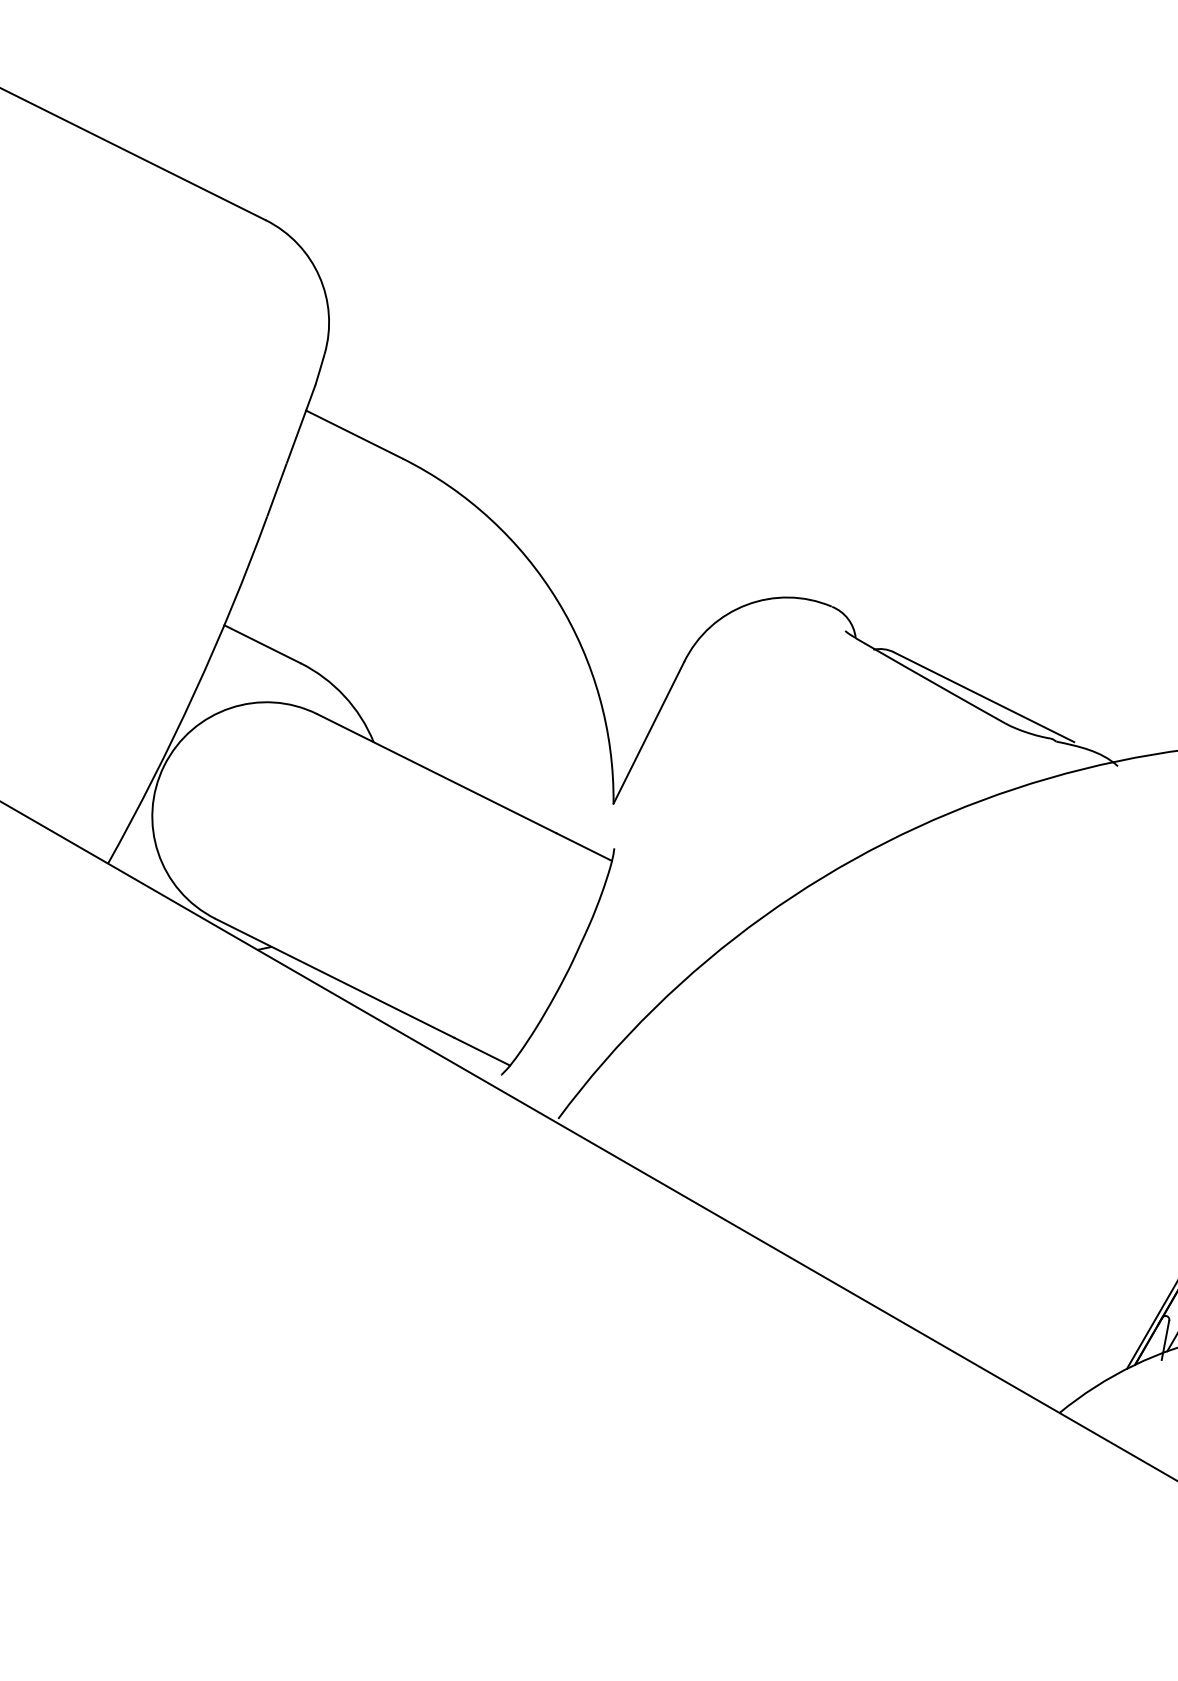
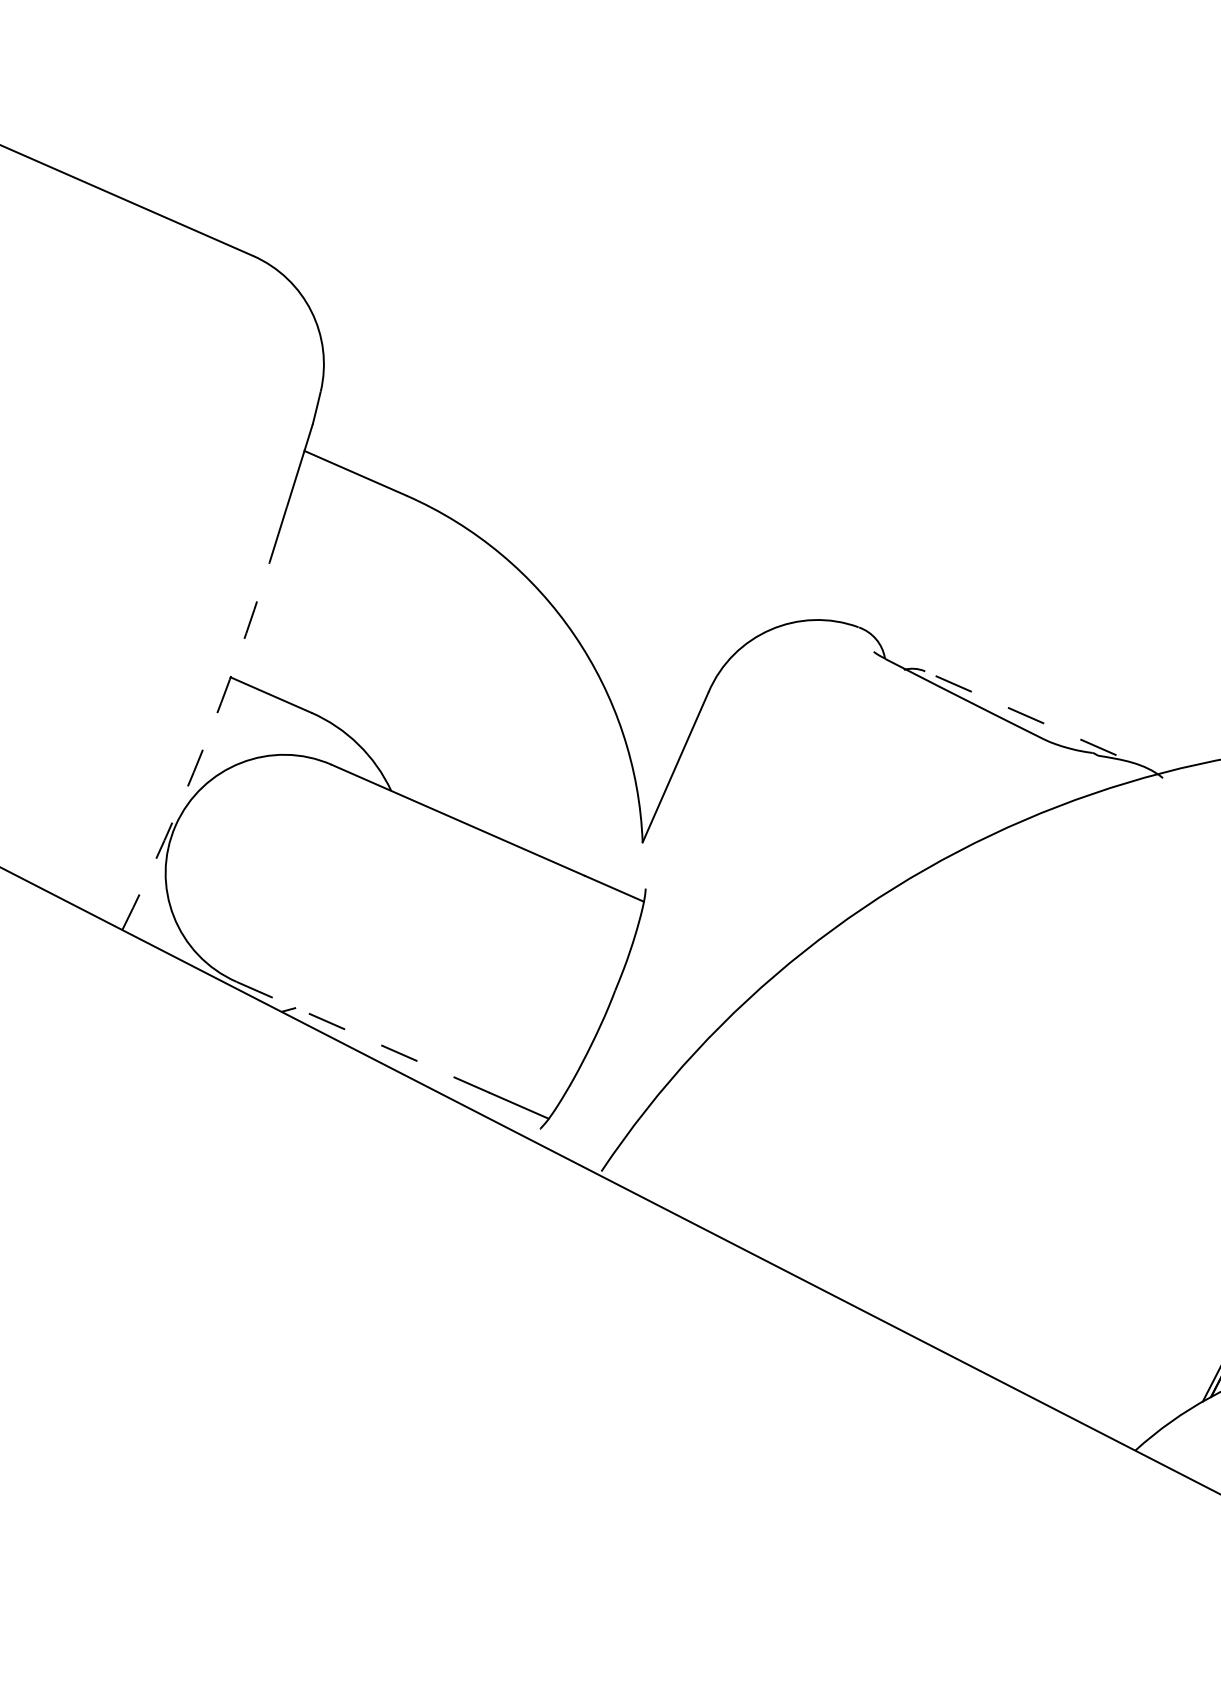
arc: (194, 693) -> (203, 749), solid -> dashed
line: (984, 697) -> (1021, 713), solid -> dashed
line: (335, 978) -> (363, 1037), solid -> dashed

